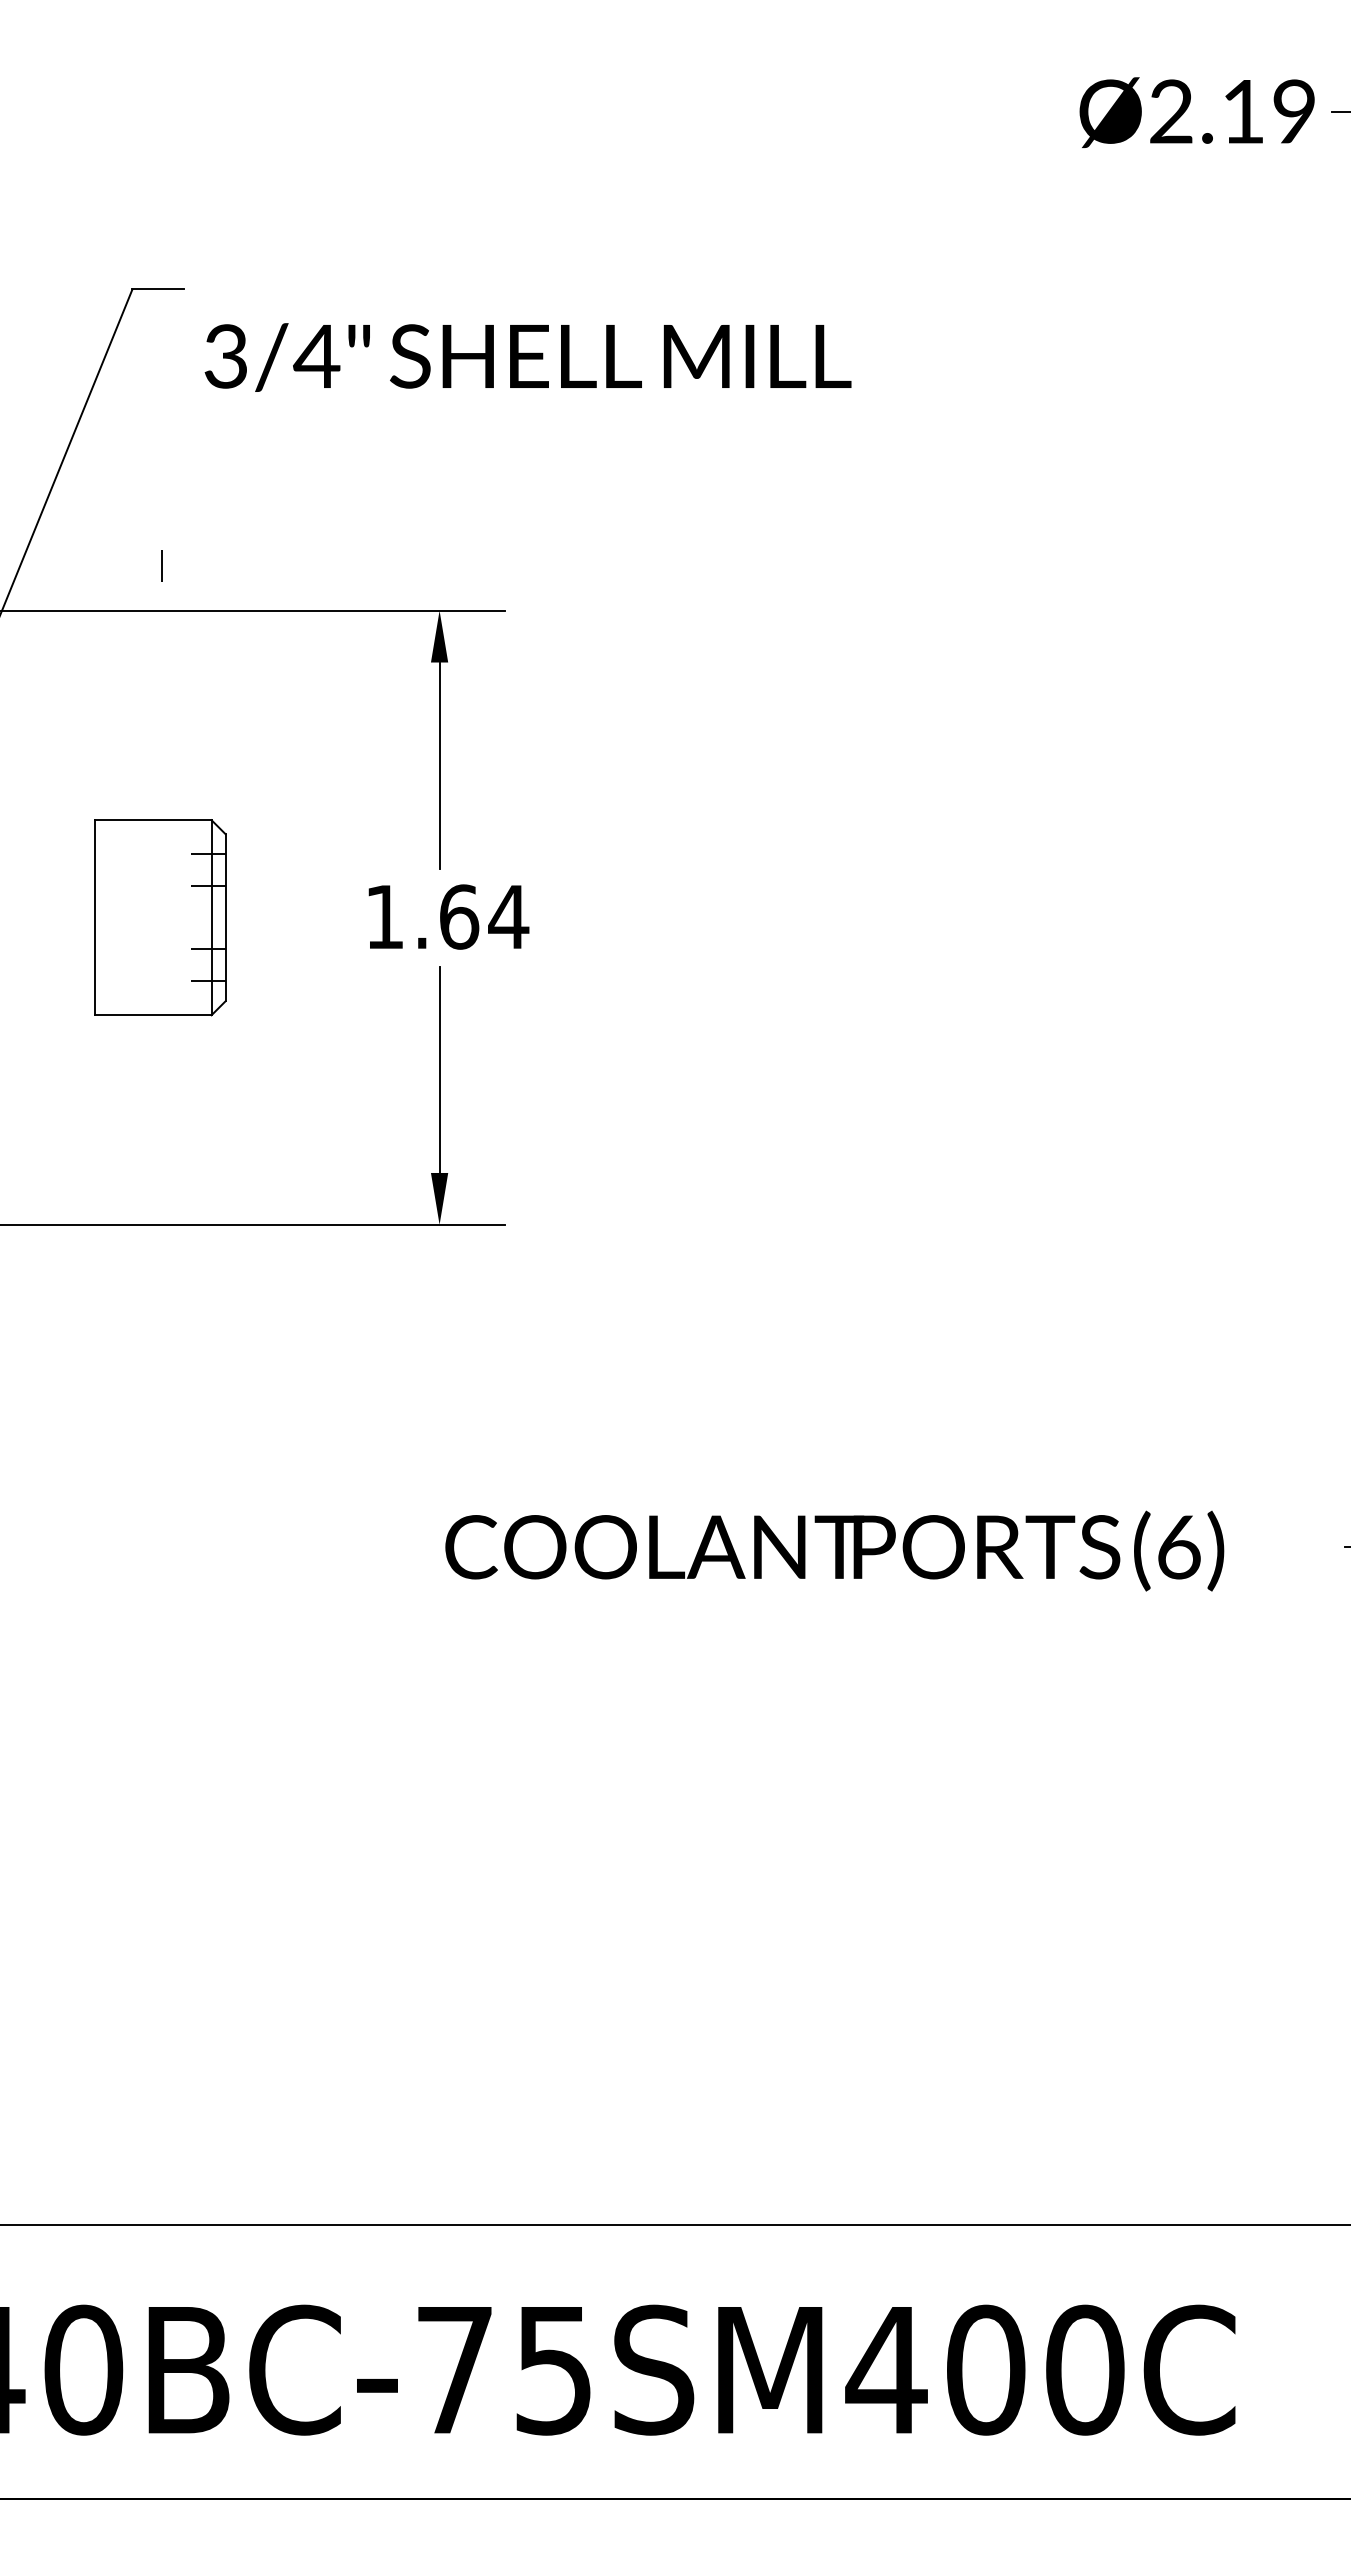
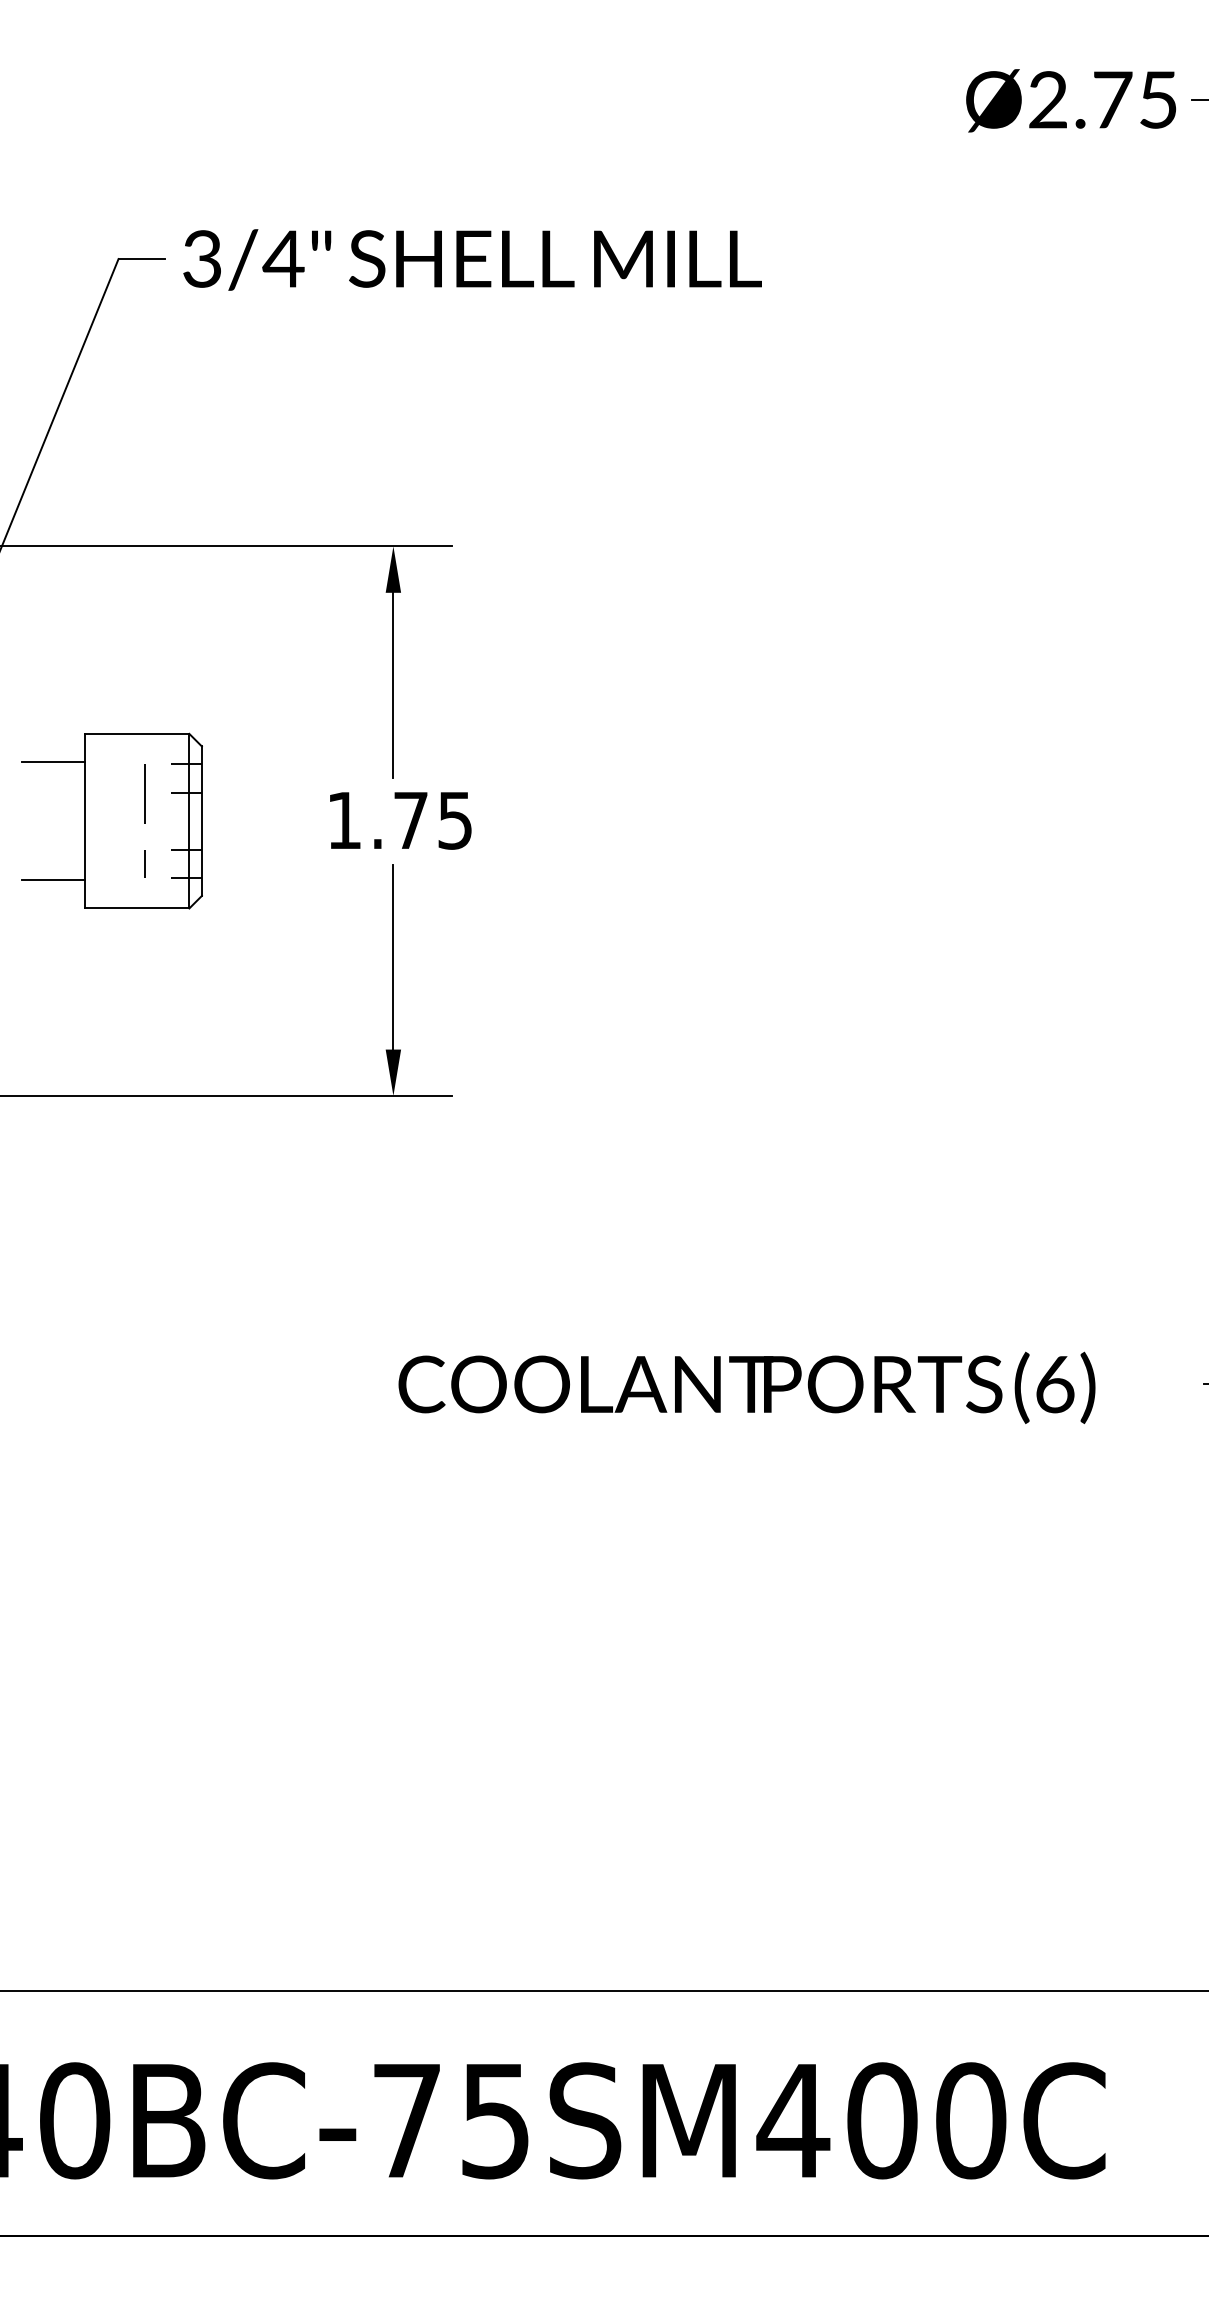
text: (1268, 111) -> (1135, 99), Ø2.19 -> Ø2.75
text: (527, 357) -> (472, 259), moved
line: (161, 565) -> (144, 863), moved
line: (59, 851) -> (53, 761), added
line: (161, 887) -> (144, 794), added
text: (484, 916) -> (433, 820), 1.64 -> 1.75
line: (59, 983) -> (53, 880), added

